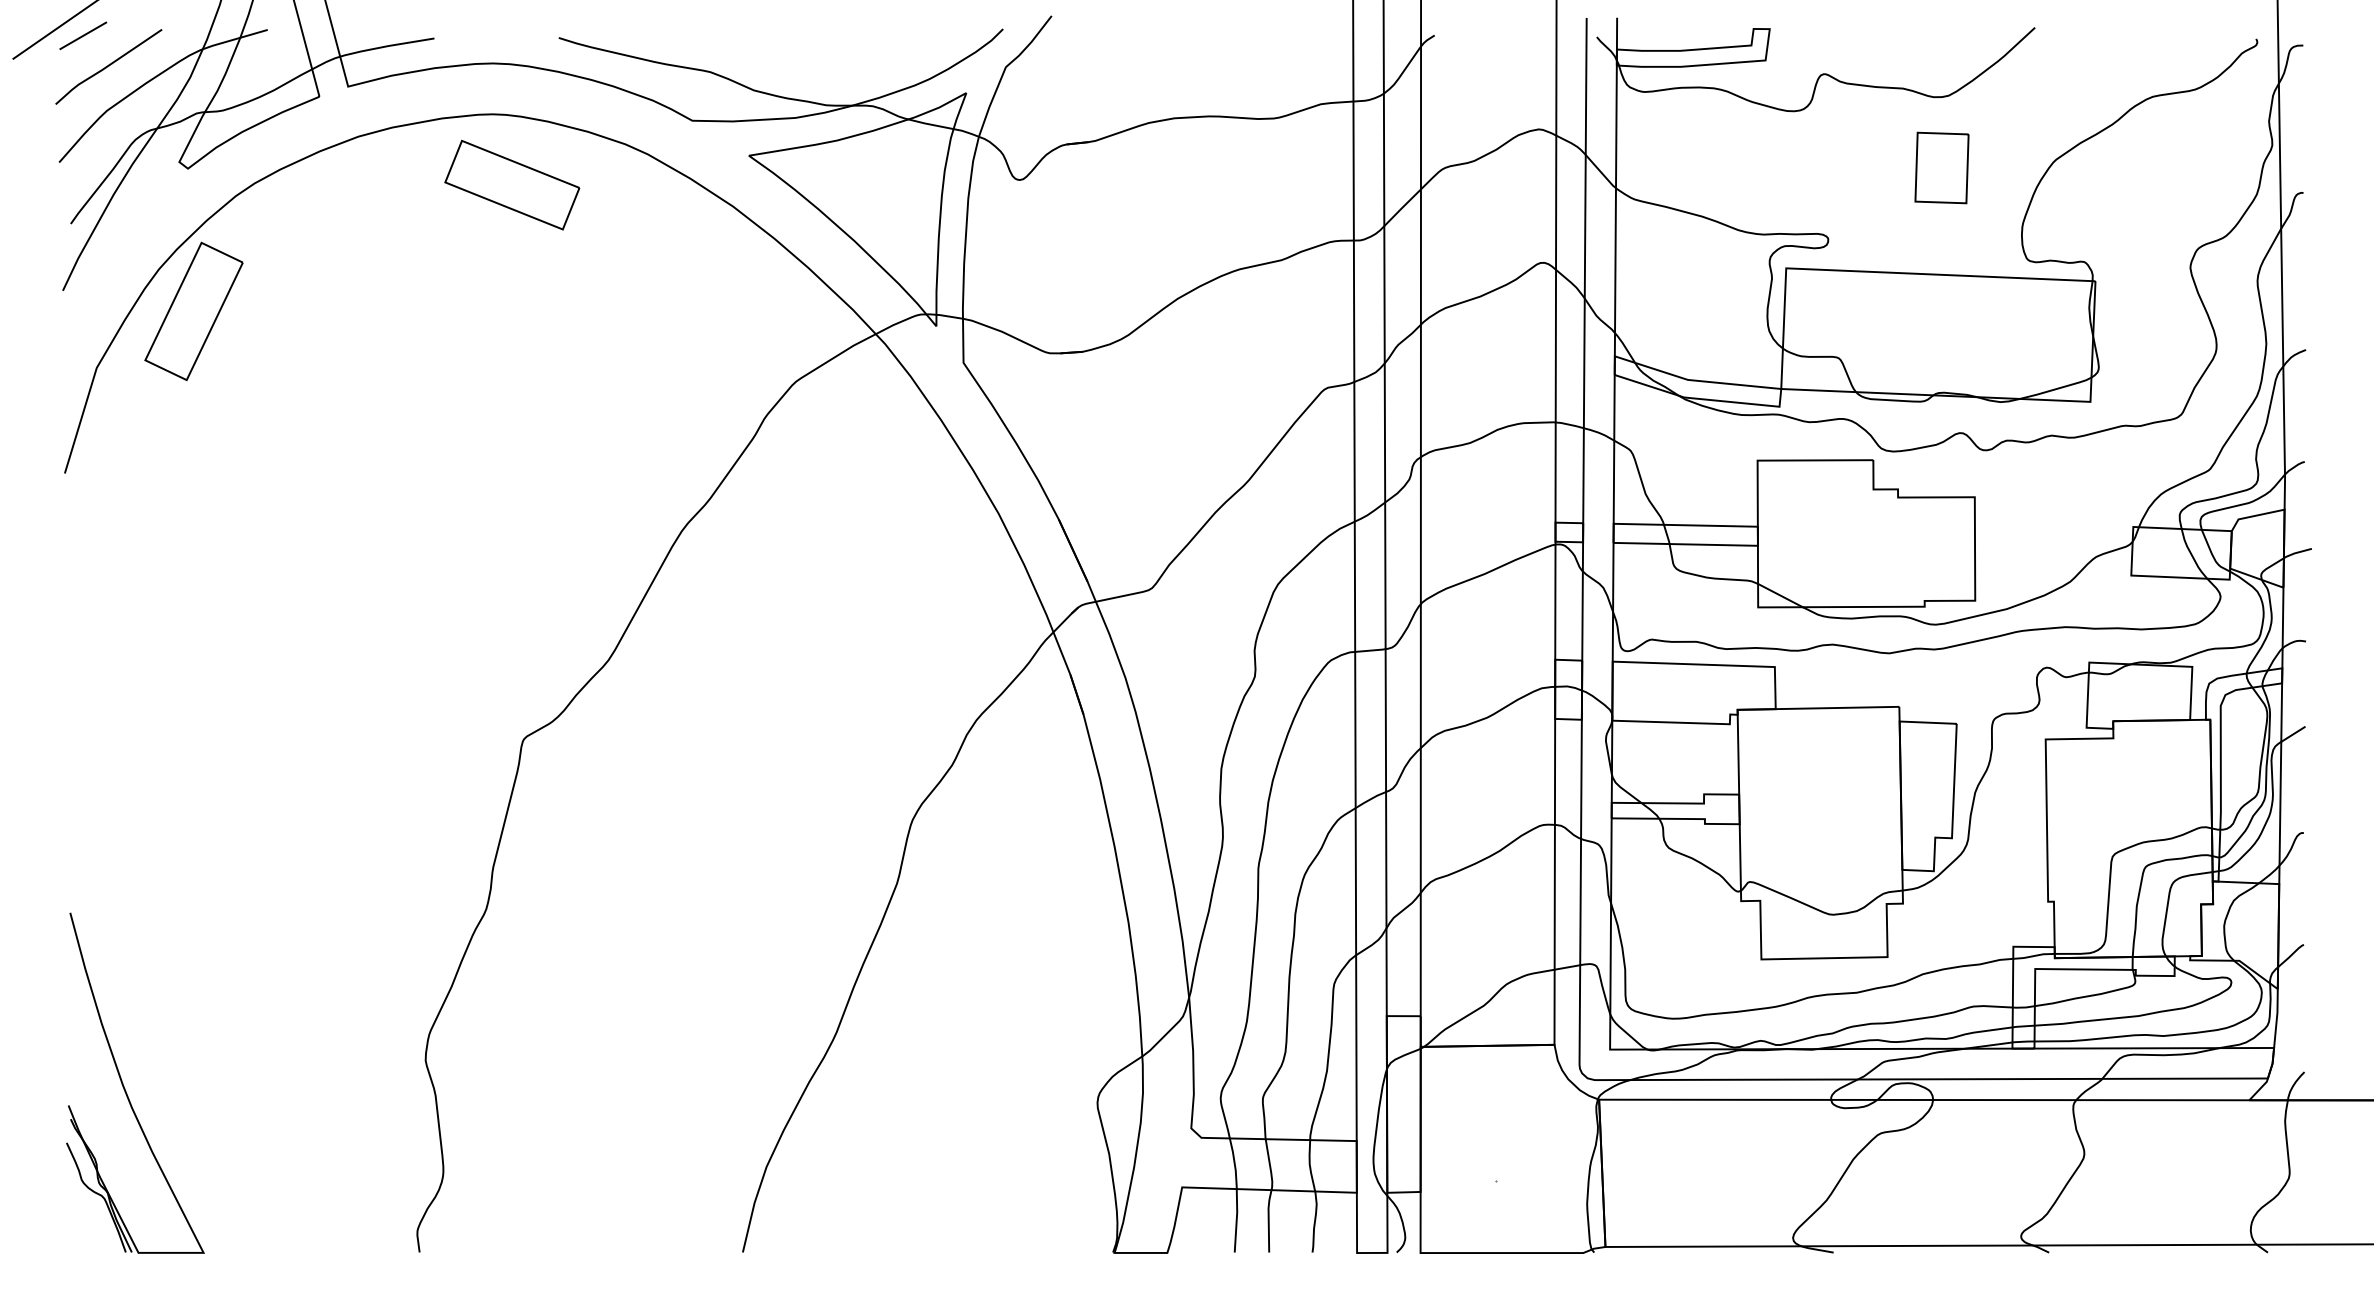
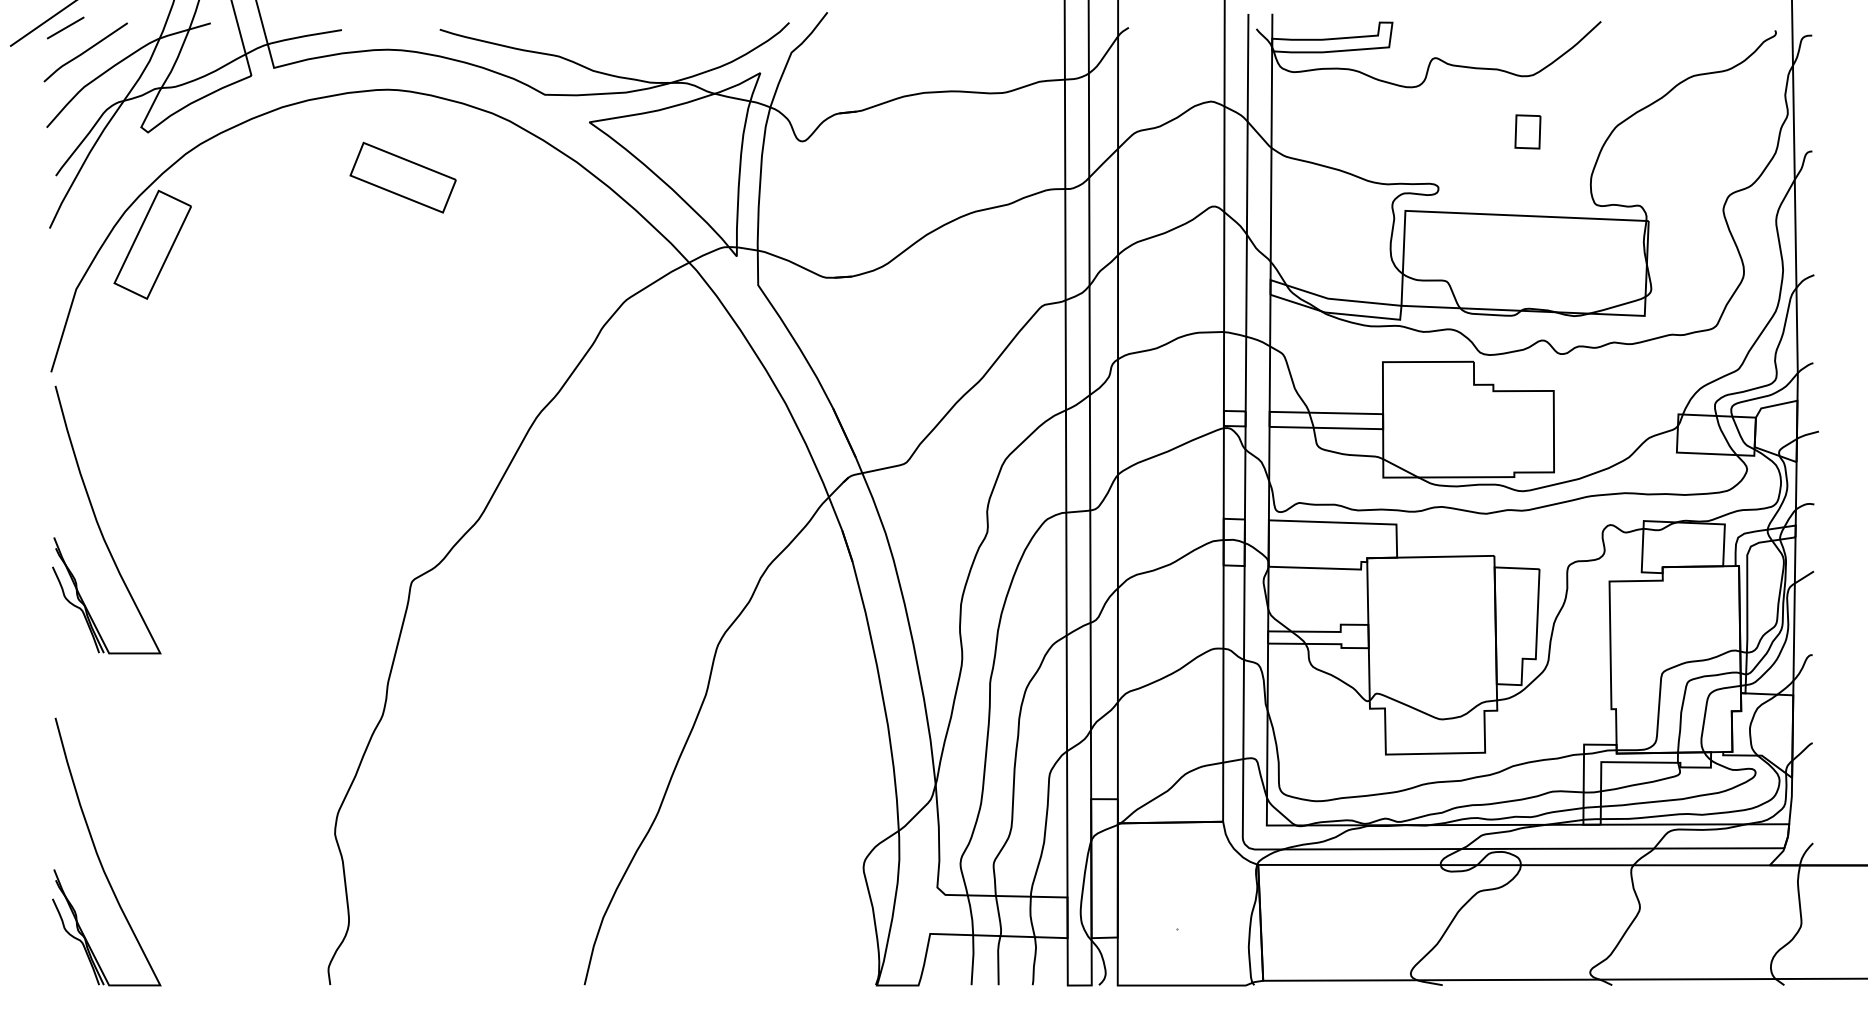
part: (1941, 167) -> (1527, 131), size x0.6
part: (512, 184) -> (403, 177), moved
part: (125, 666) -> (98, 524), added

